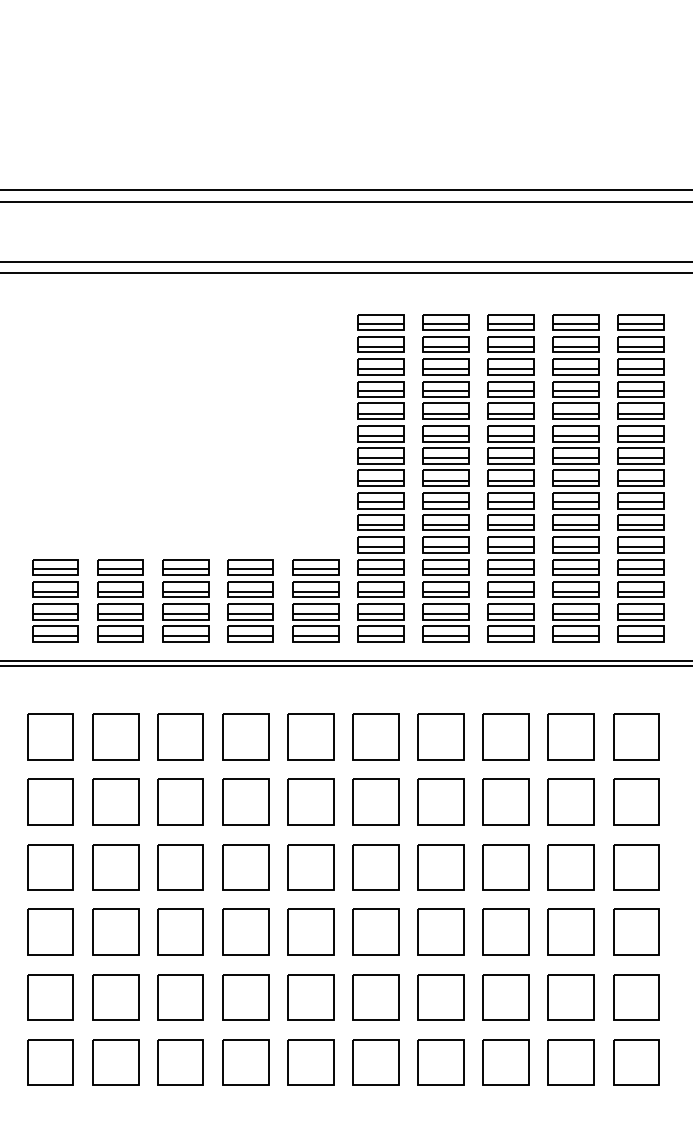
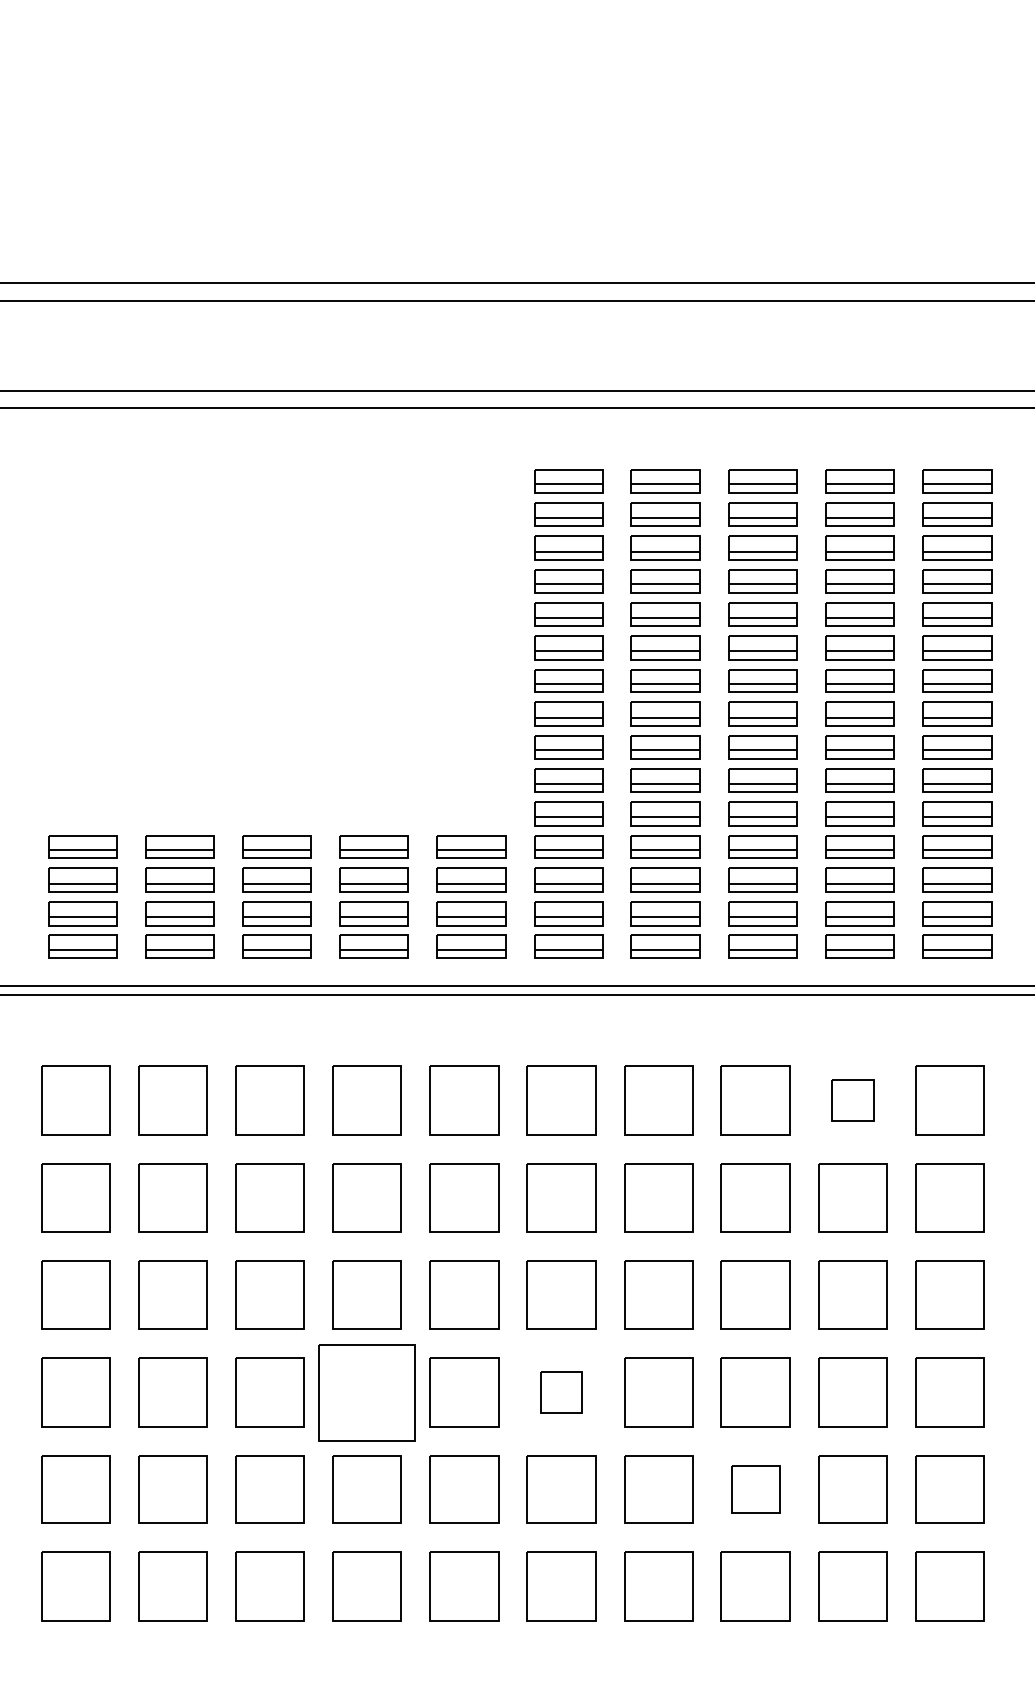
part: (570, 736) -> (852, 1099), size x0.6
part: (245, 931) -> (366, 1391), size x1.4
part: (375, 931) -> (560, 1391), size x0.6
part: (505, 997) -> (754, 1489), size x0.7

